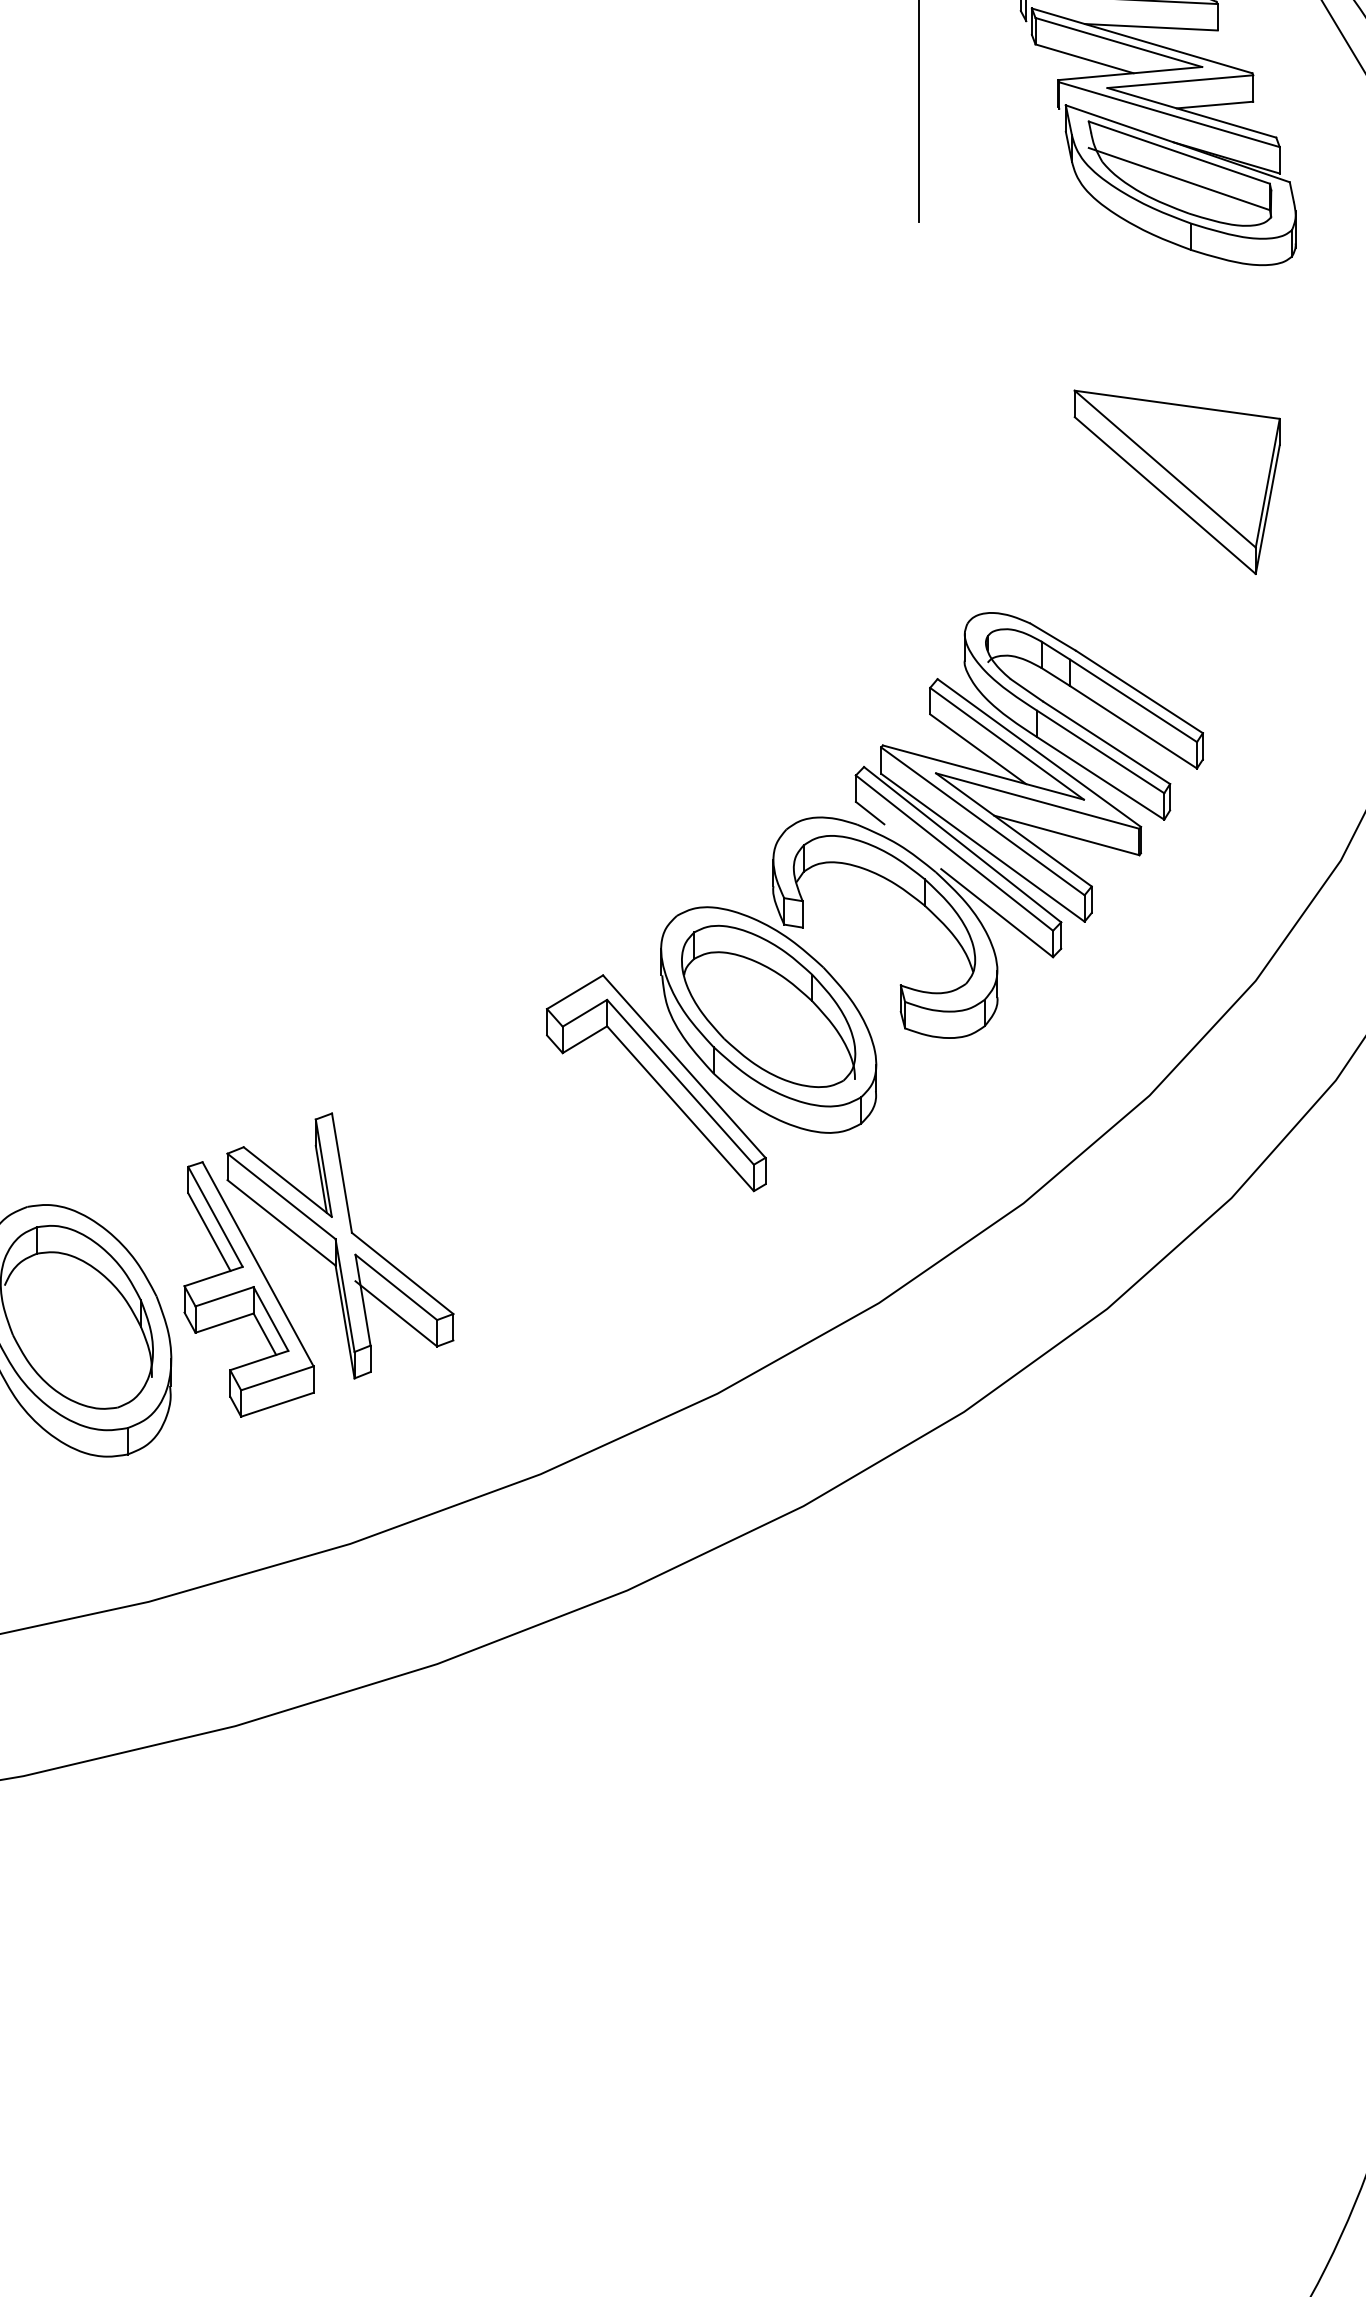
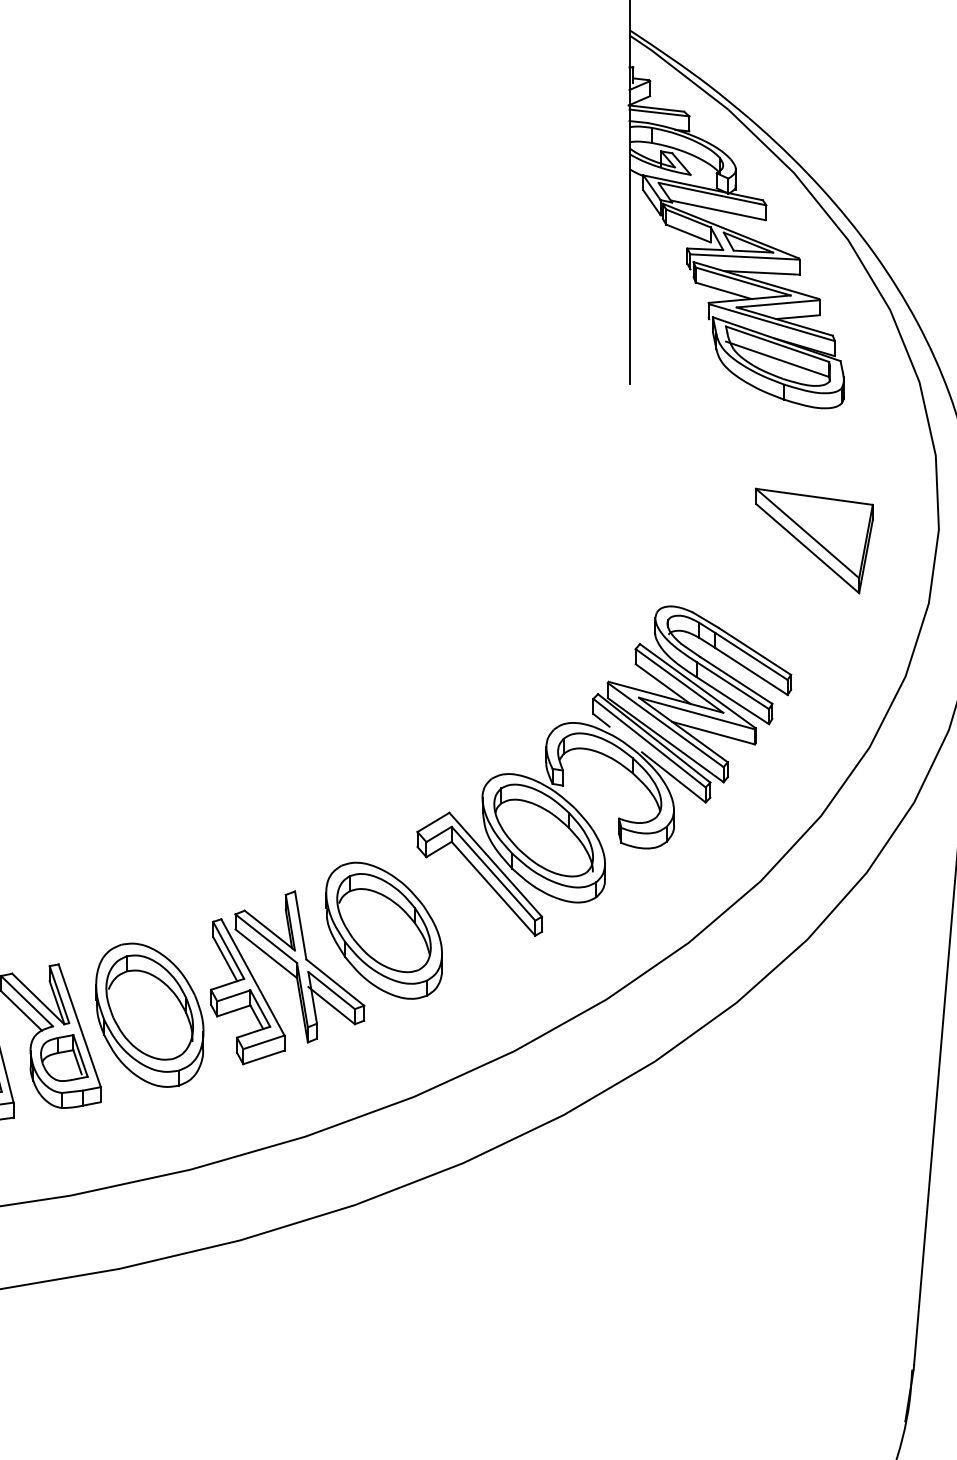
part: (1177, 481) -> (814, 540), moved
part: (487, 1181) -> (383, 930), added

